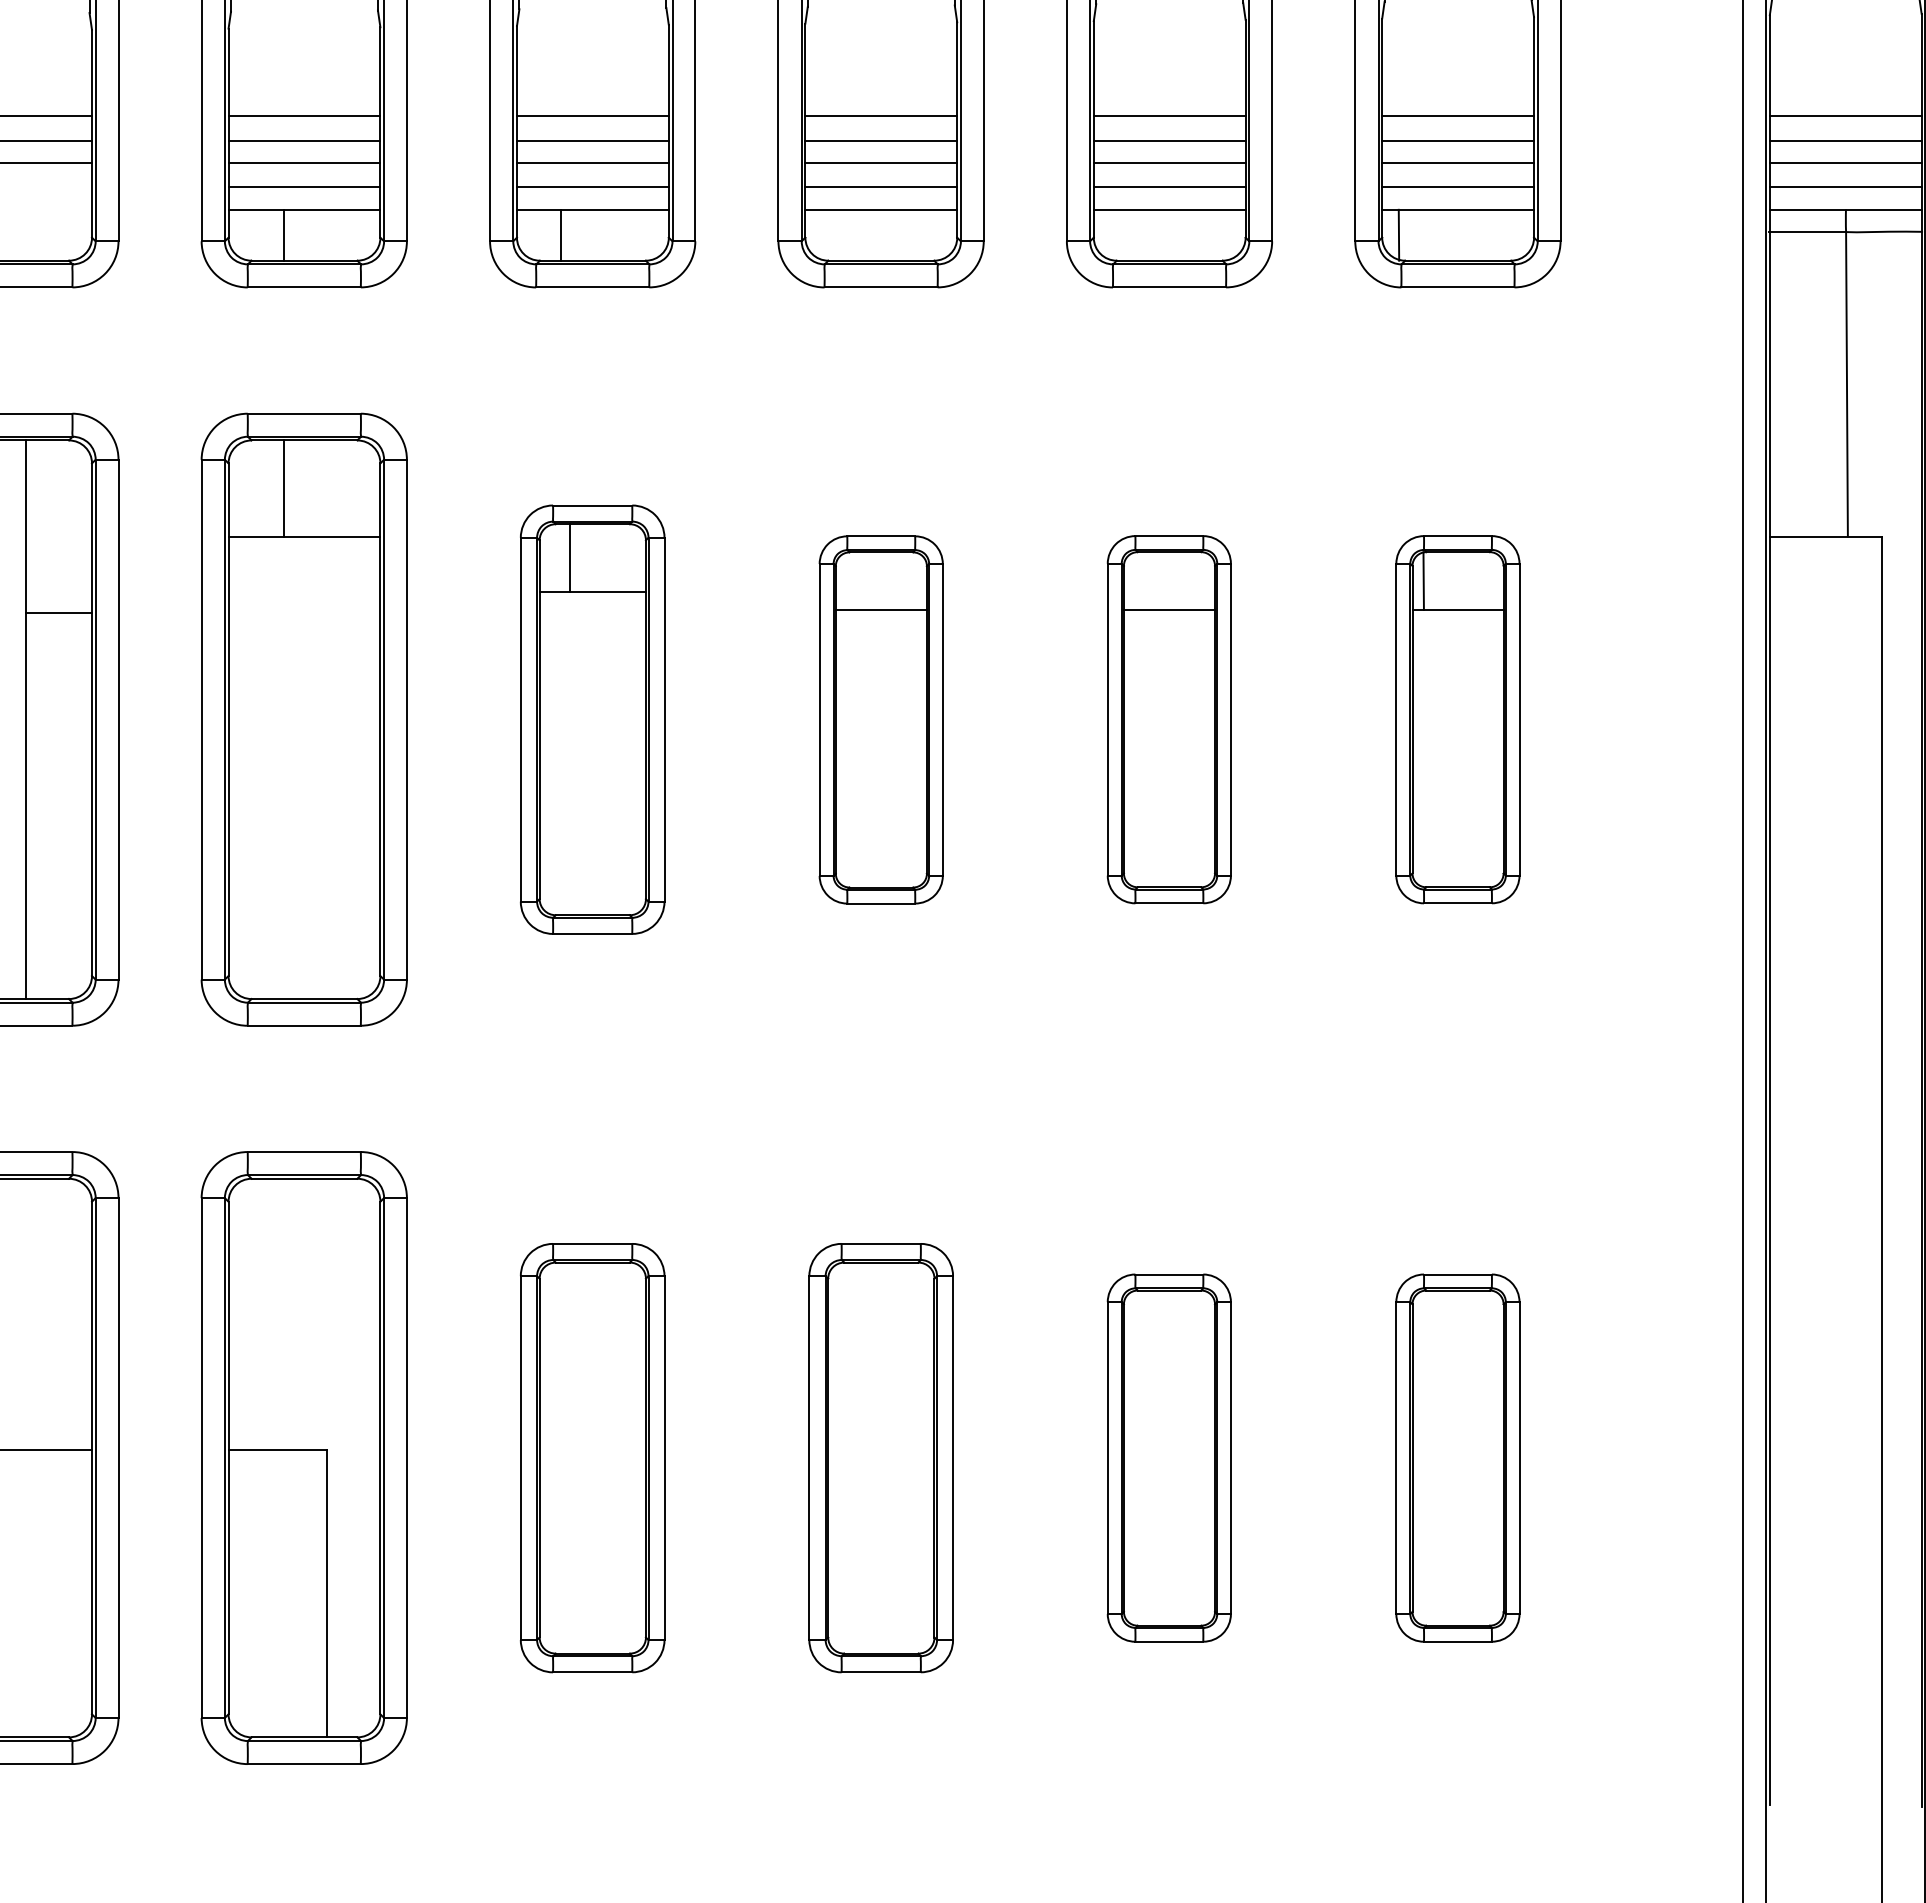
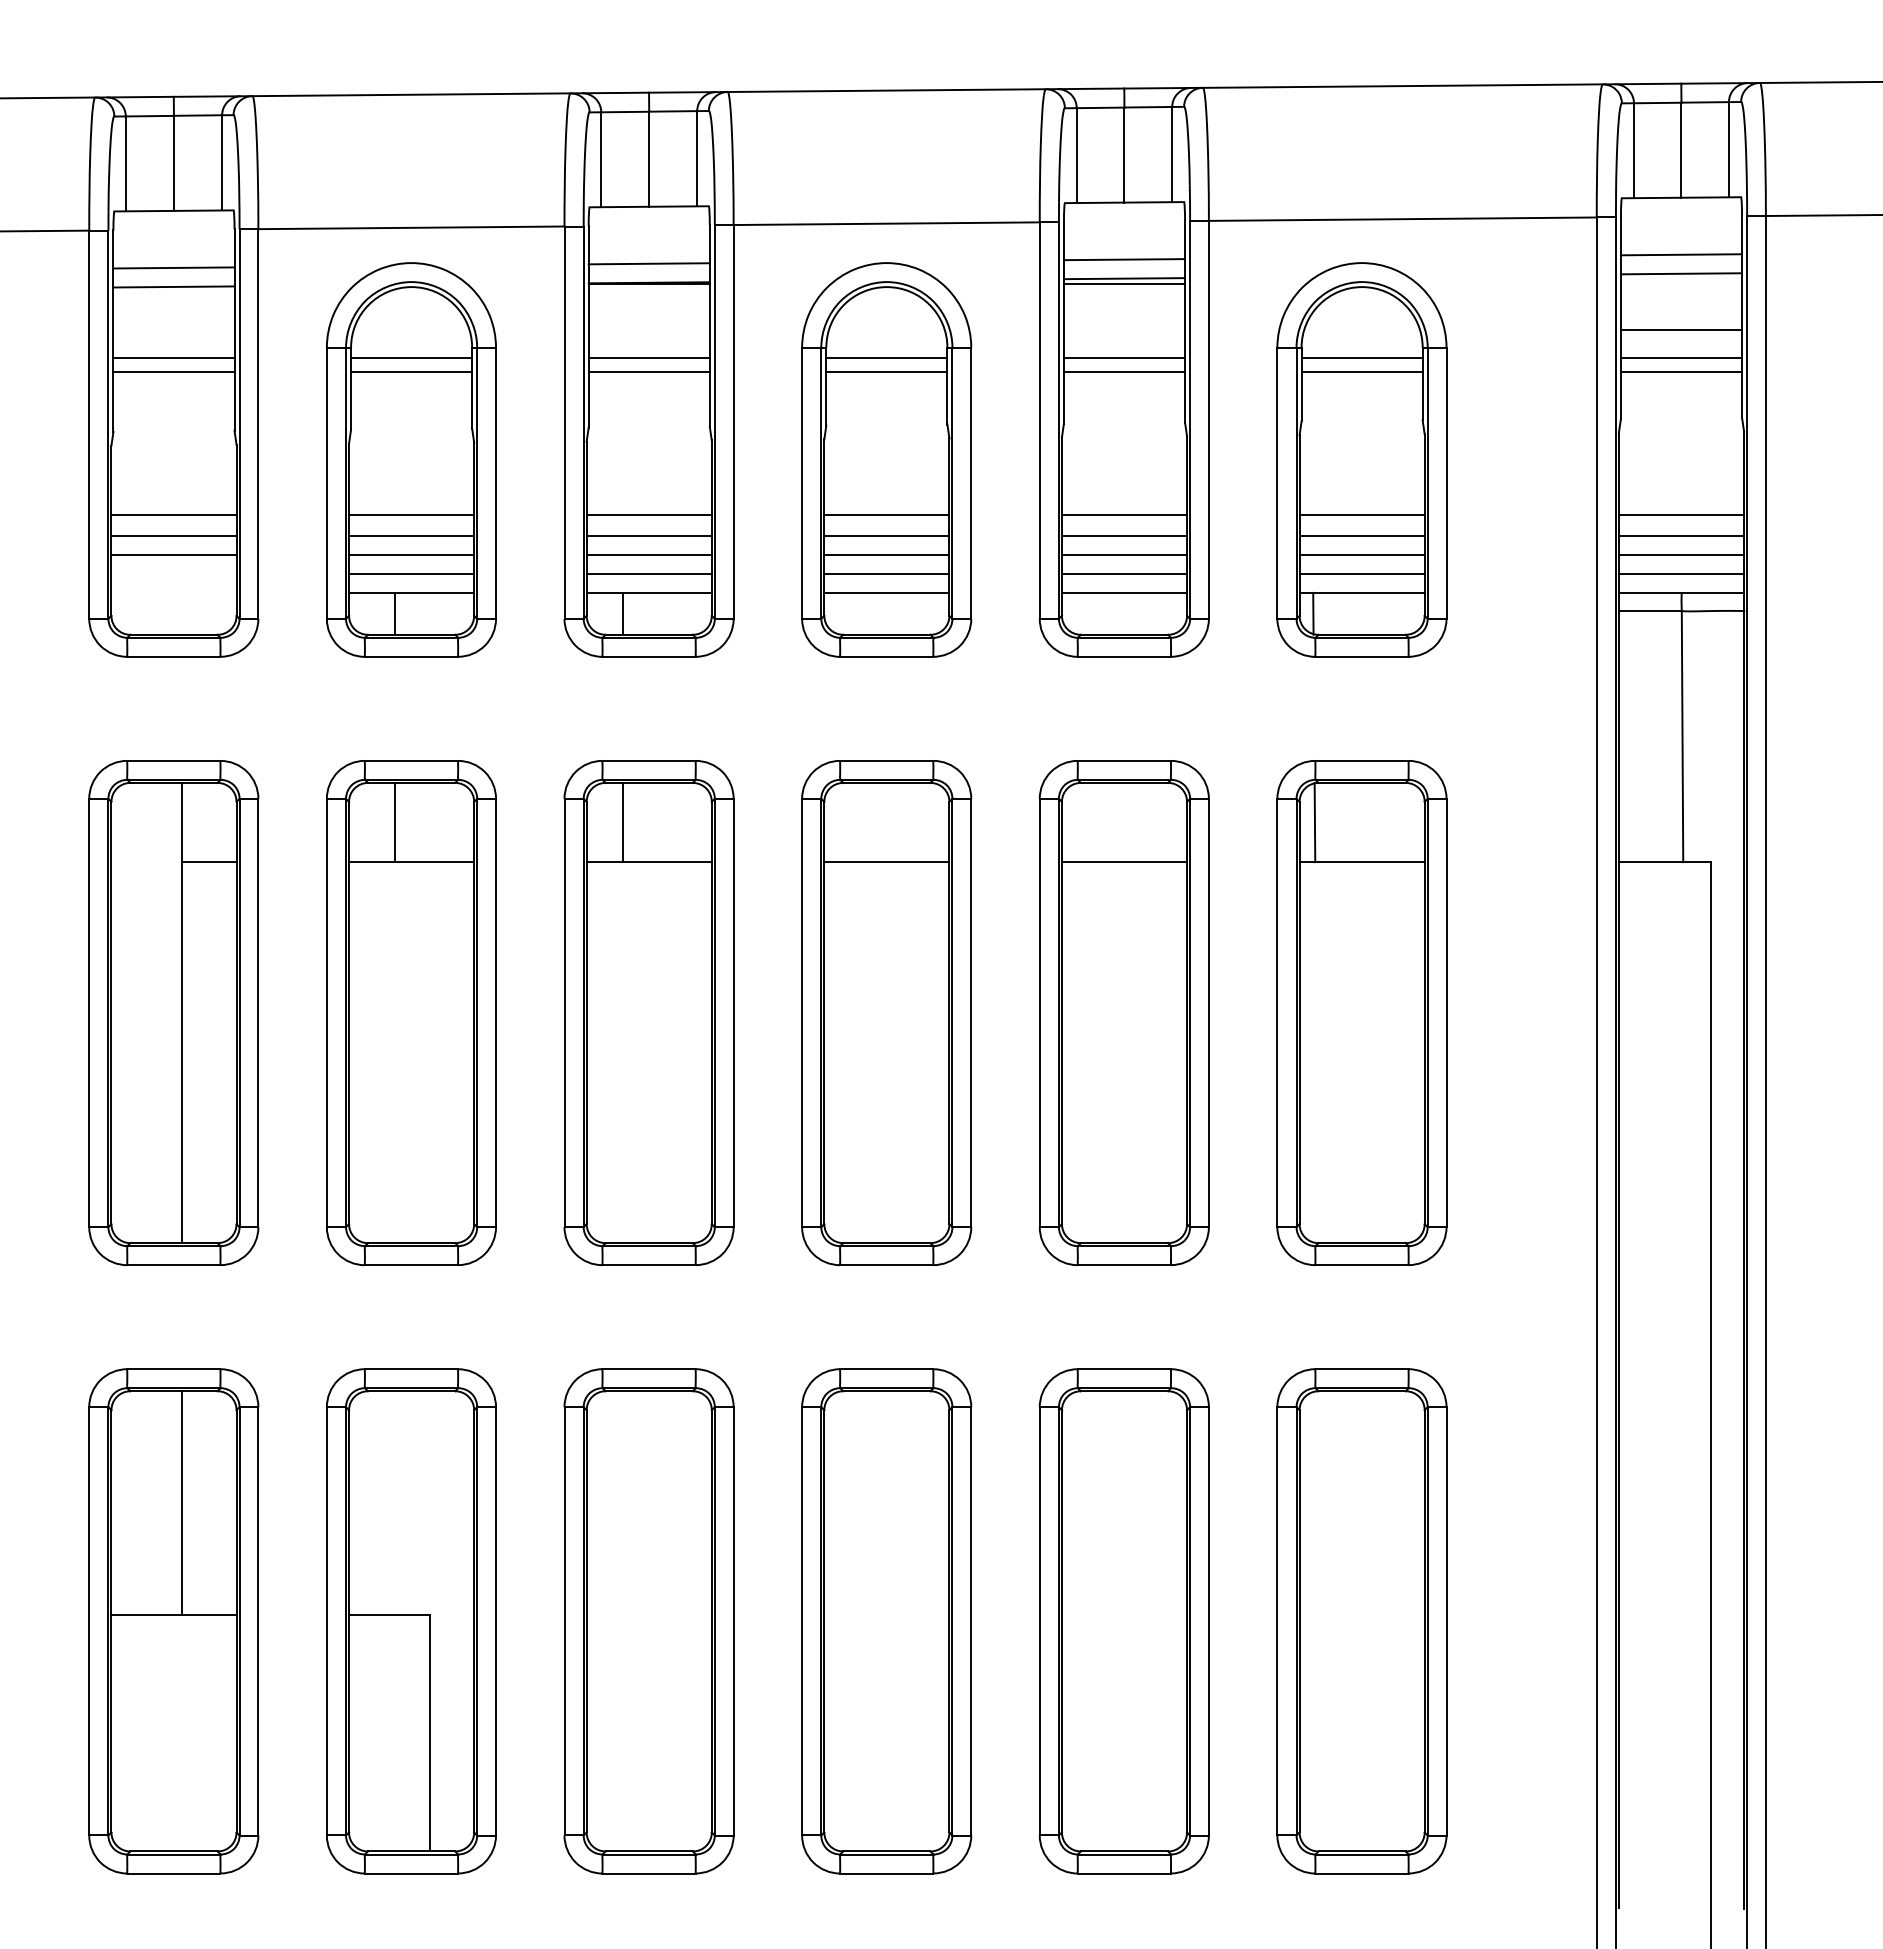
line: (59, 613) -> (209, 862), moved
part: (591, 719) -> (648, 1012), size x1.43
part: (1168, 719) -> (1123, 1012), size x1.67
part: (1457, 719) -> (1361, 1012), size x1.67
part: (880, 720) -> (886, 1013), size x1.67
line: (26, 1313) -> (182, 1502), added
part: (591, 1458) -> (648, 1621), size x1.43
part: (880, 1458) -> (886, 1621), size x1.43
part: (1168, 1458) -> (1123, 1621), size x1.67
part: (1457, 1458) -> (1361, 1621), size x1.67

